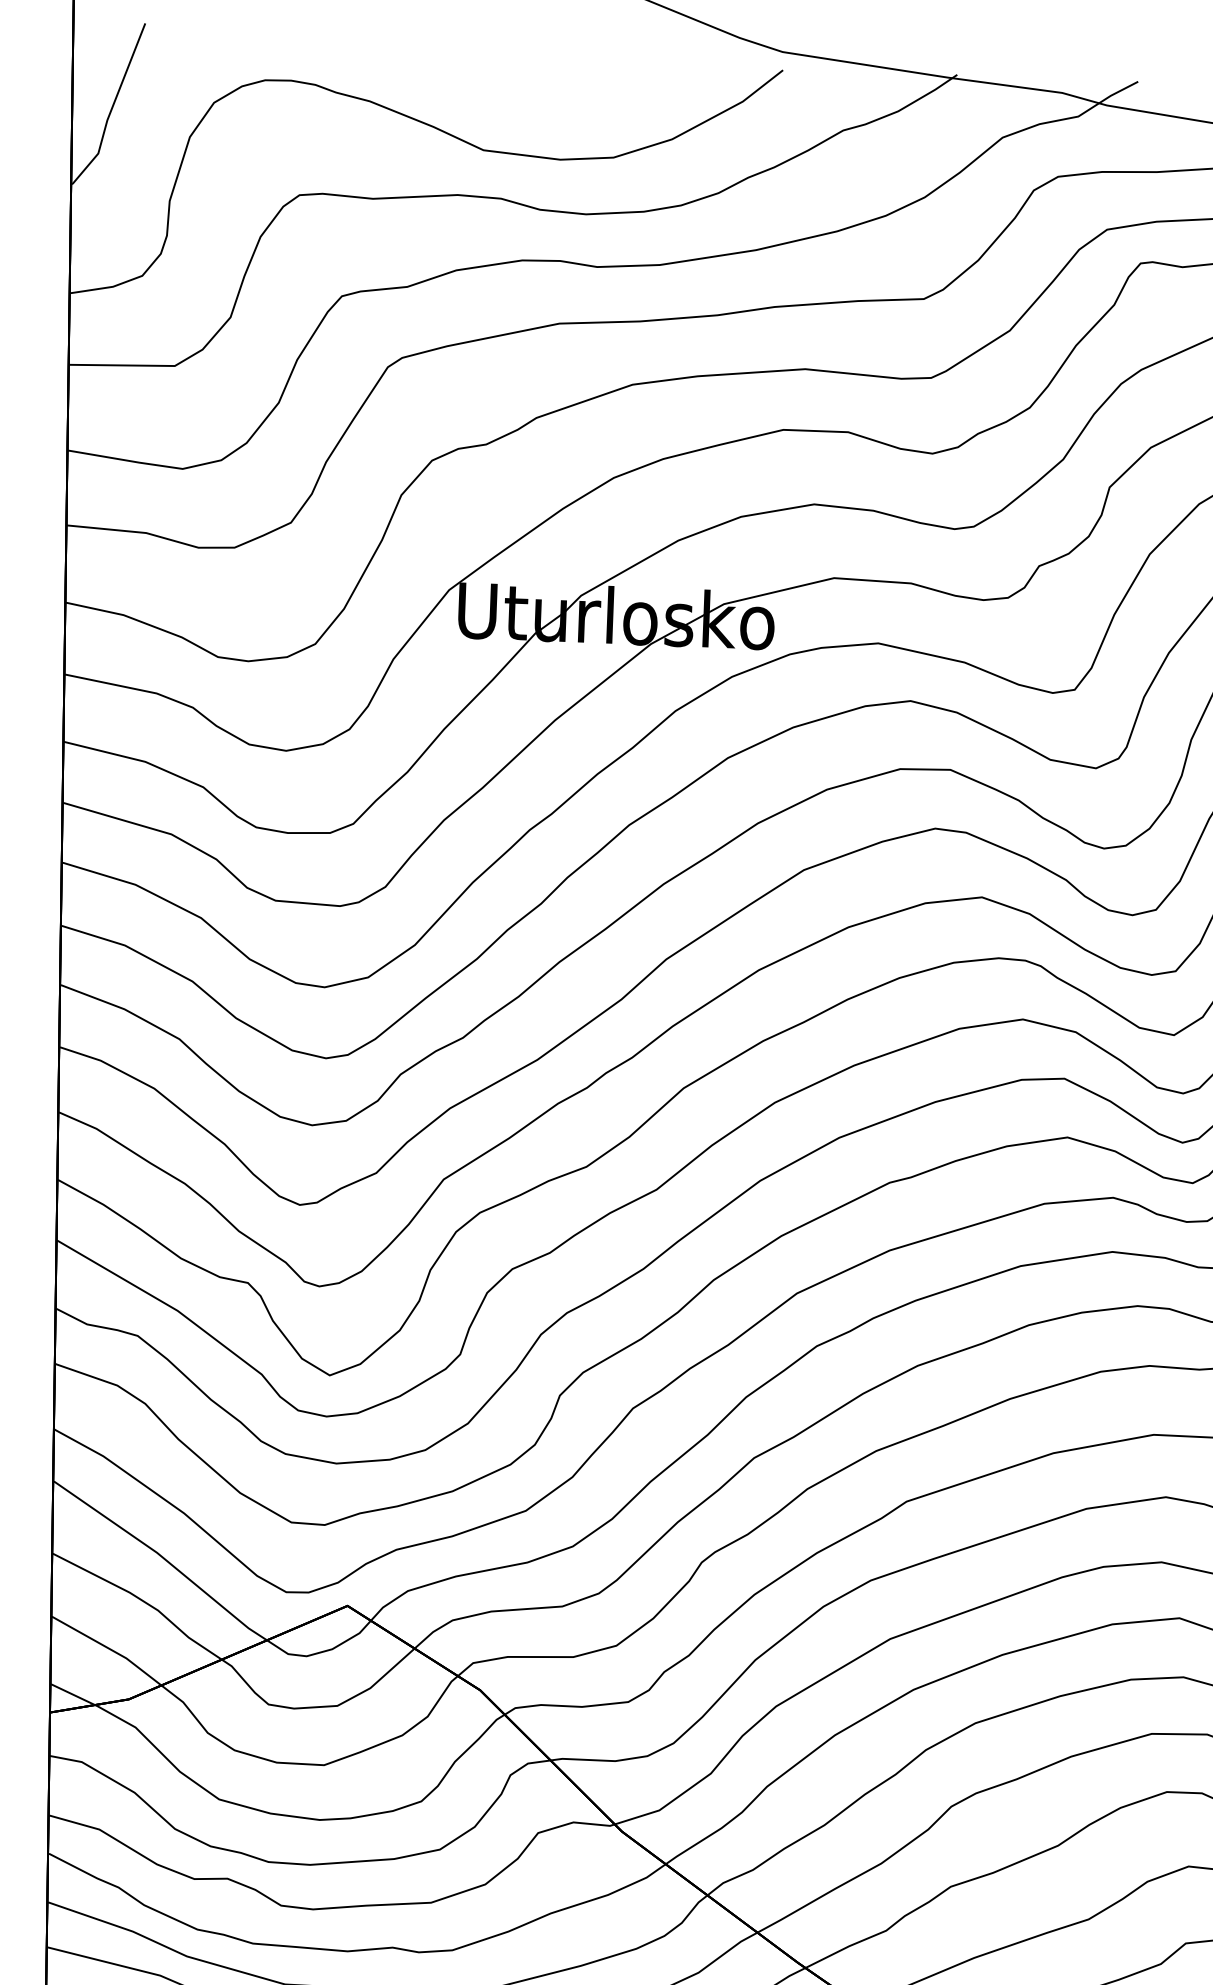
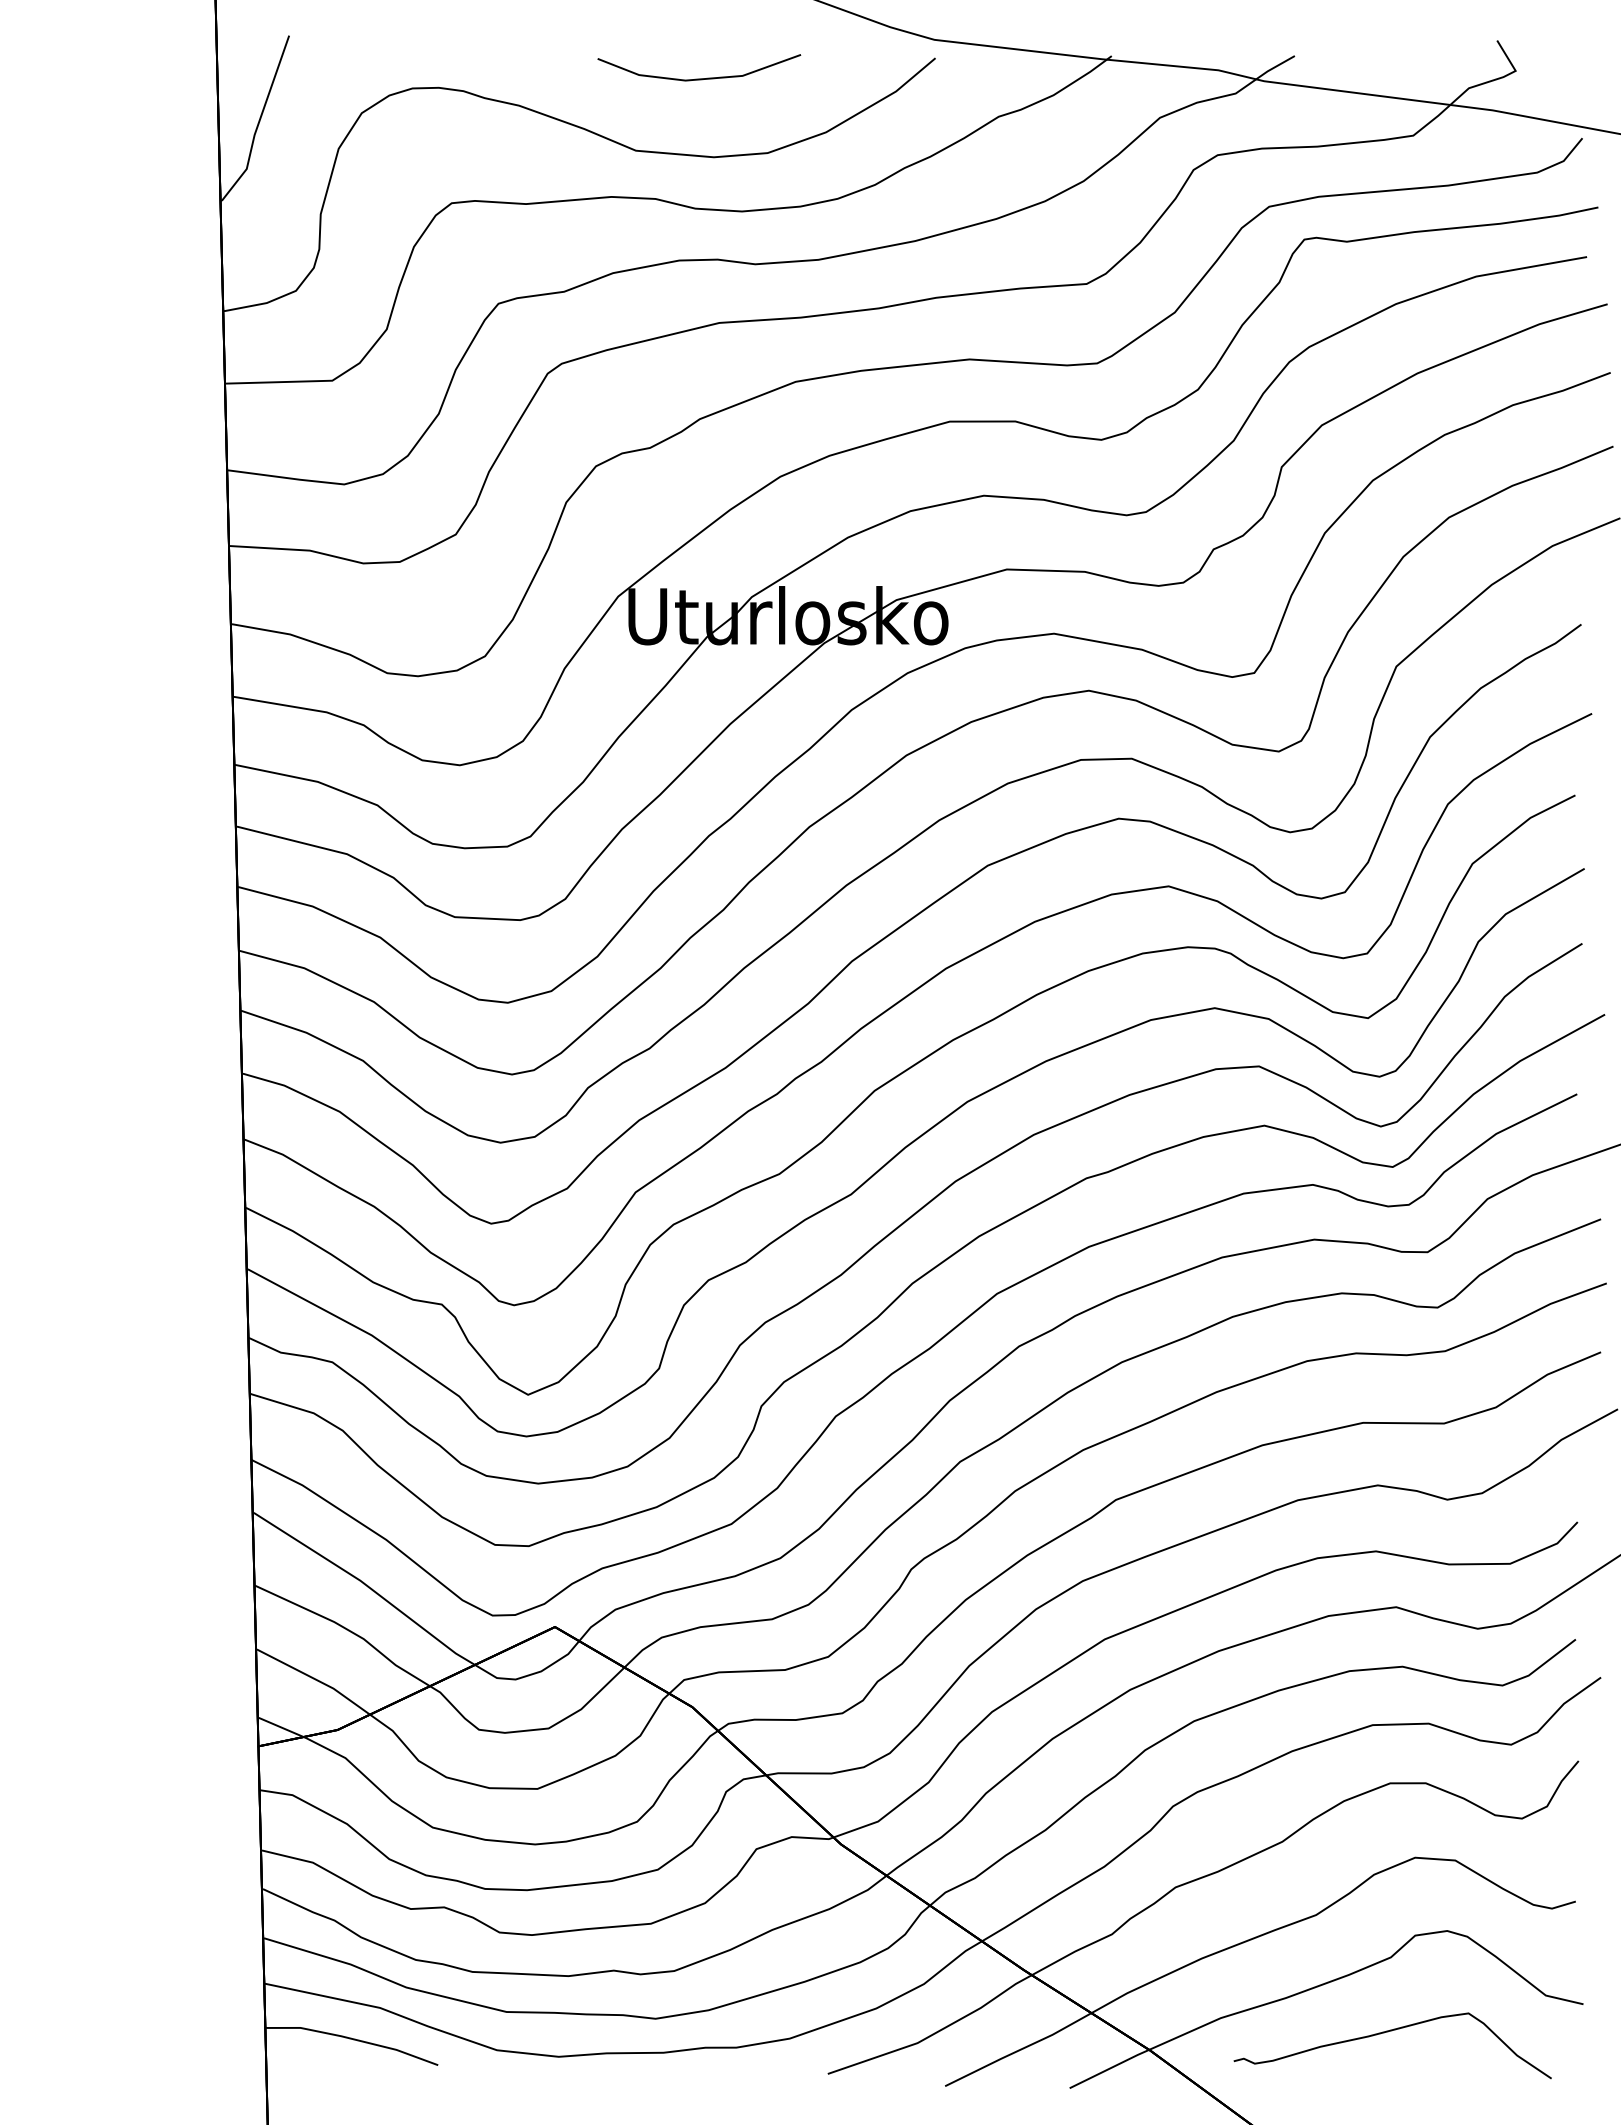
line: (549, 81) -> (699, 78), added

